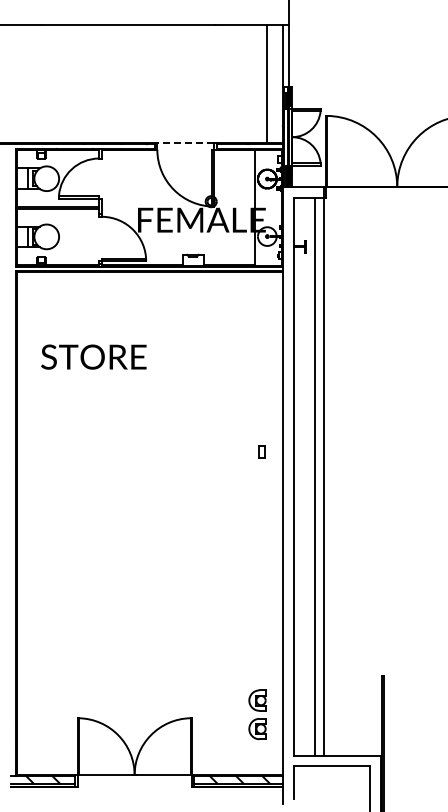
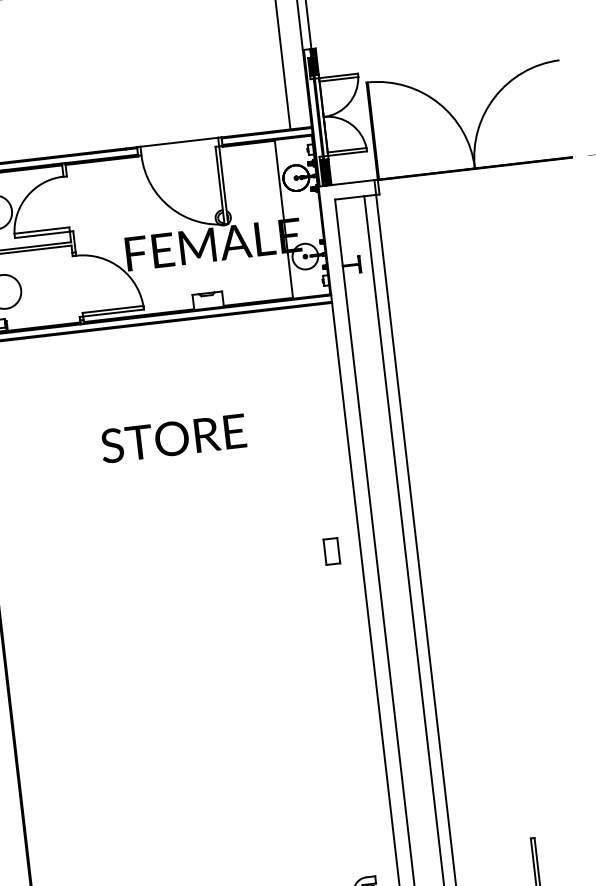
line: (185, 143) -> (178, 142), dashed -> solid
text: (93, 356) -> (173, 437), moved
part: (261, 451) -> (331, 550), size x1.67

